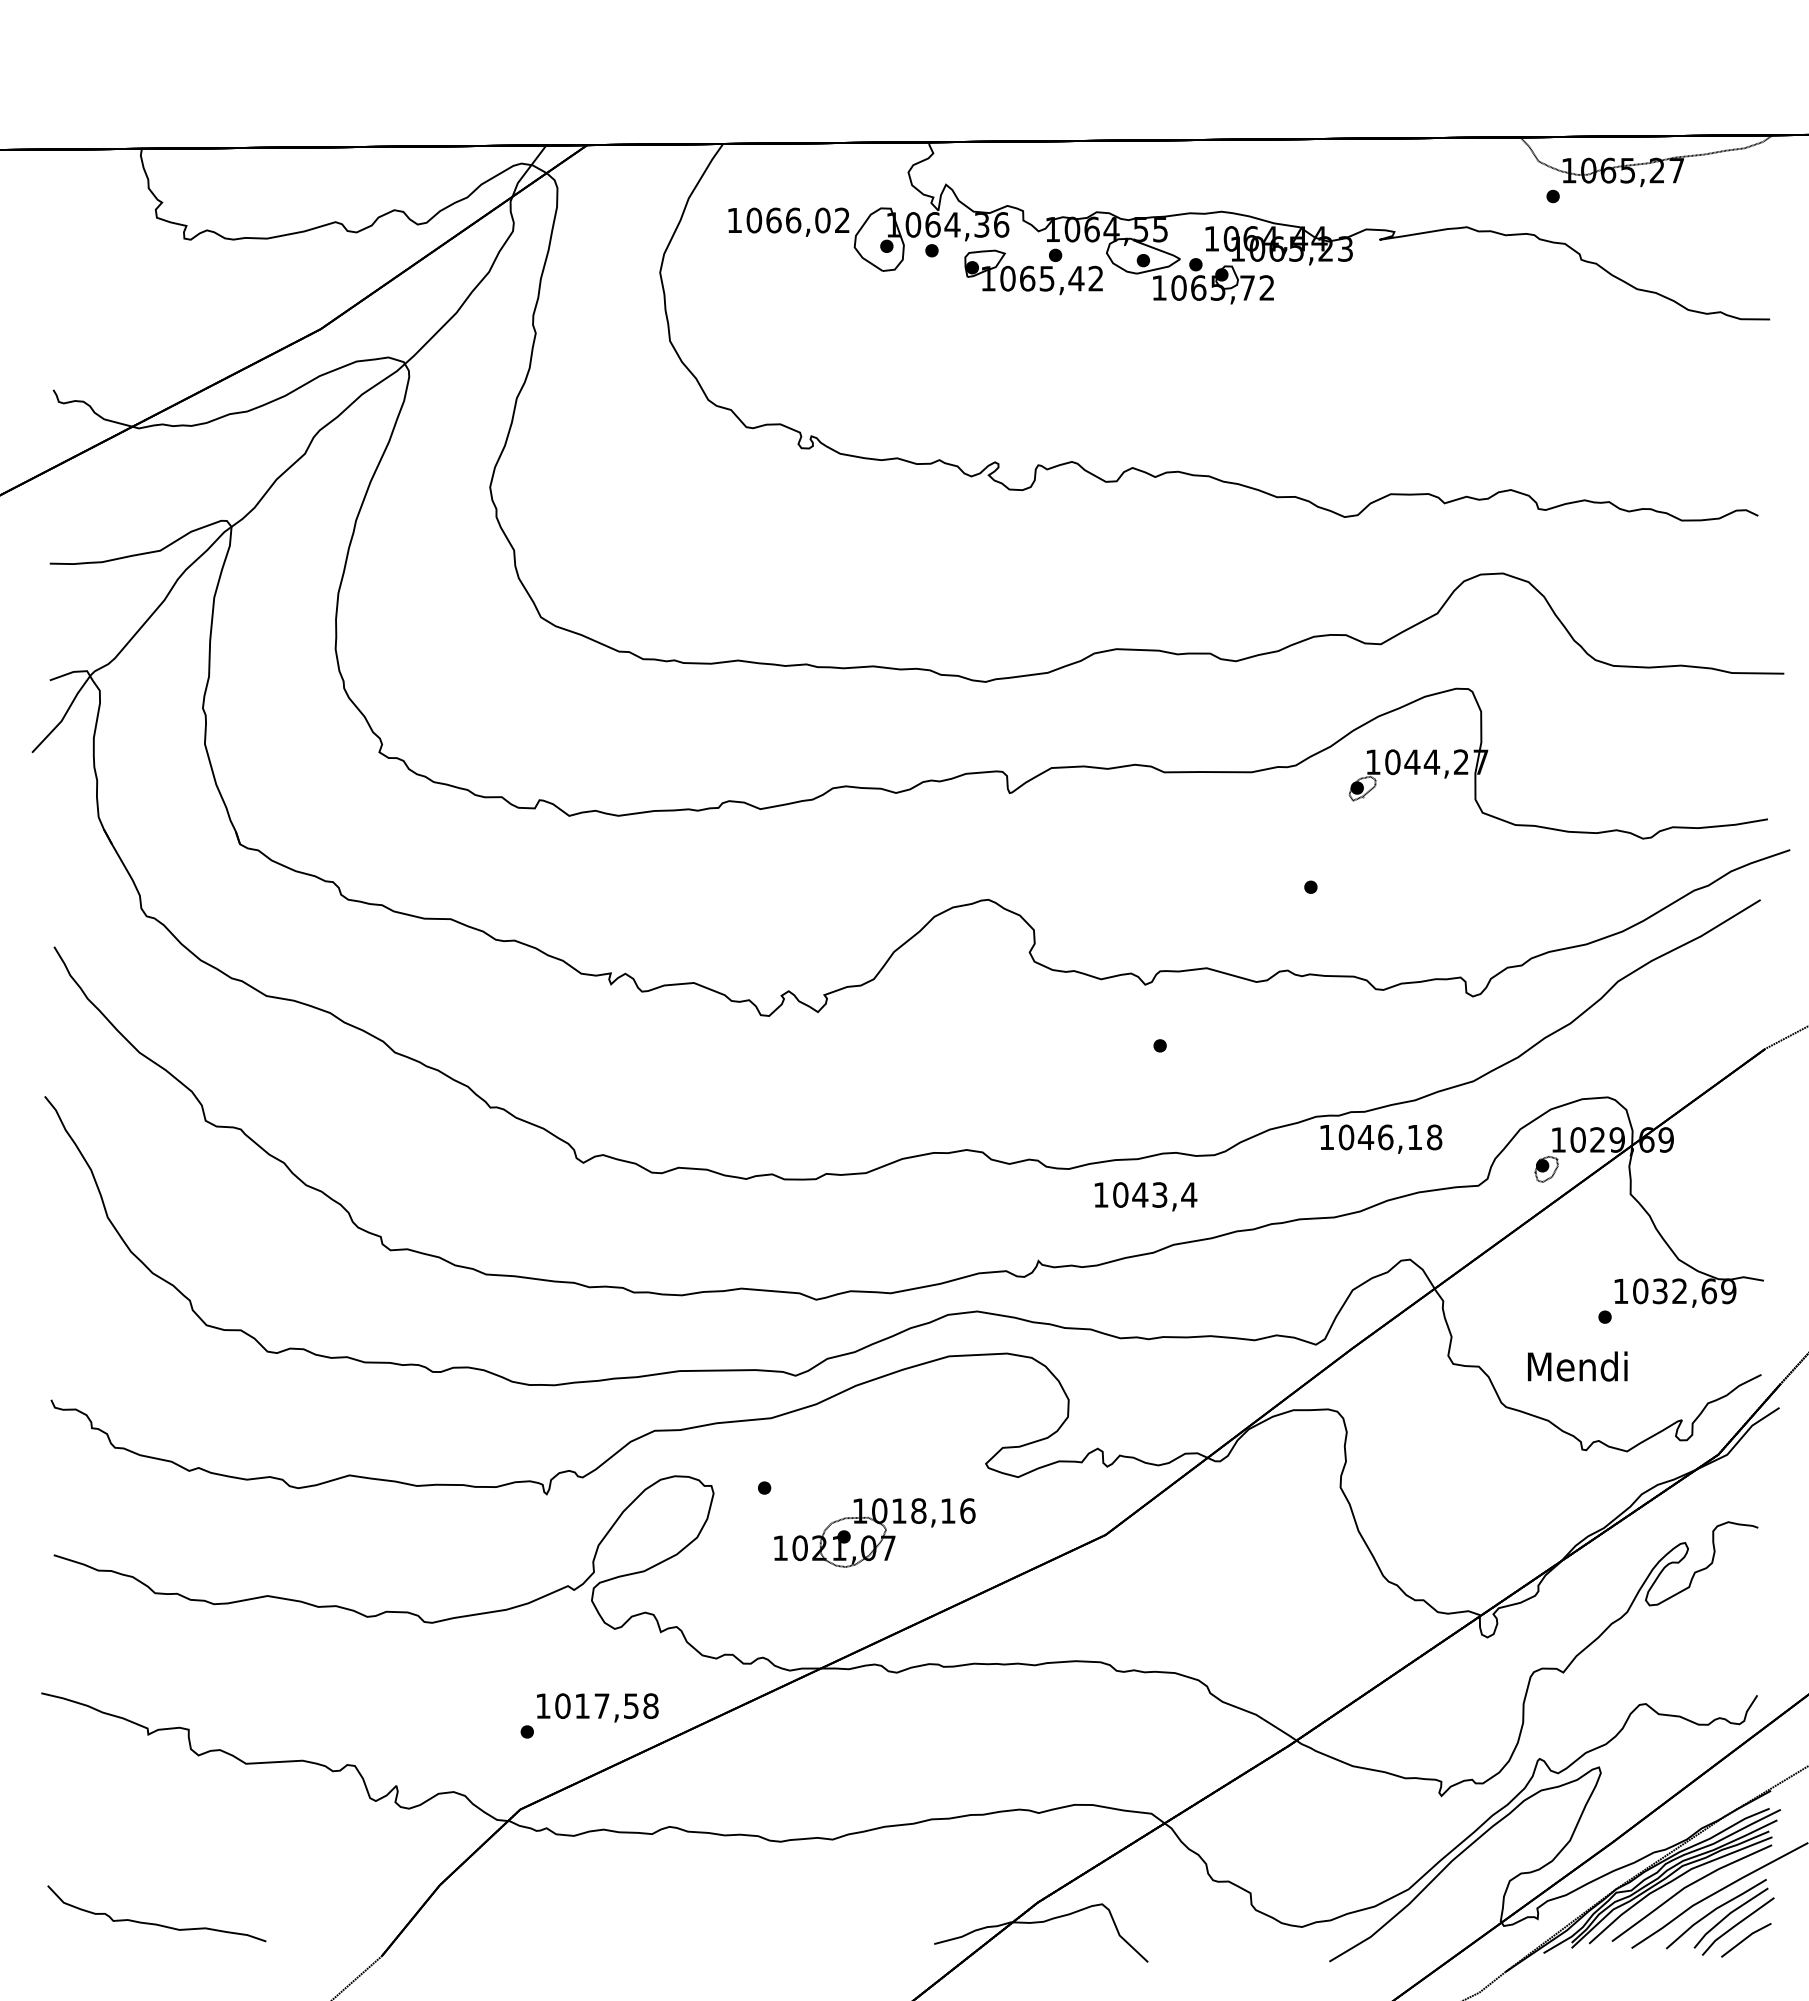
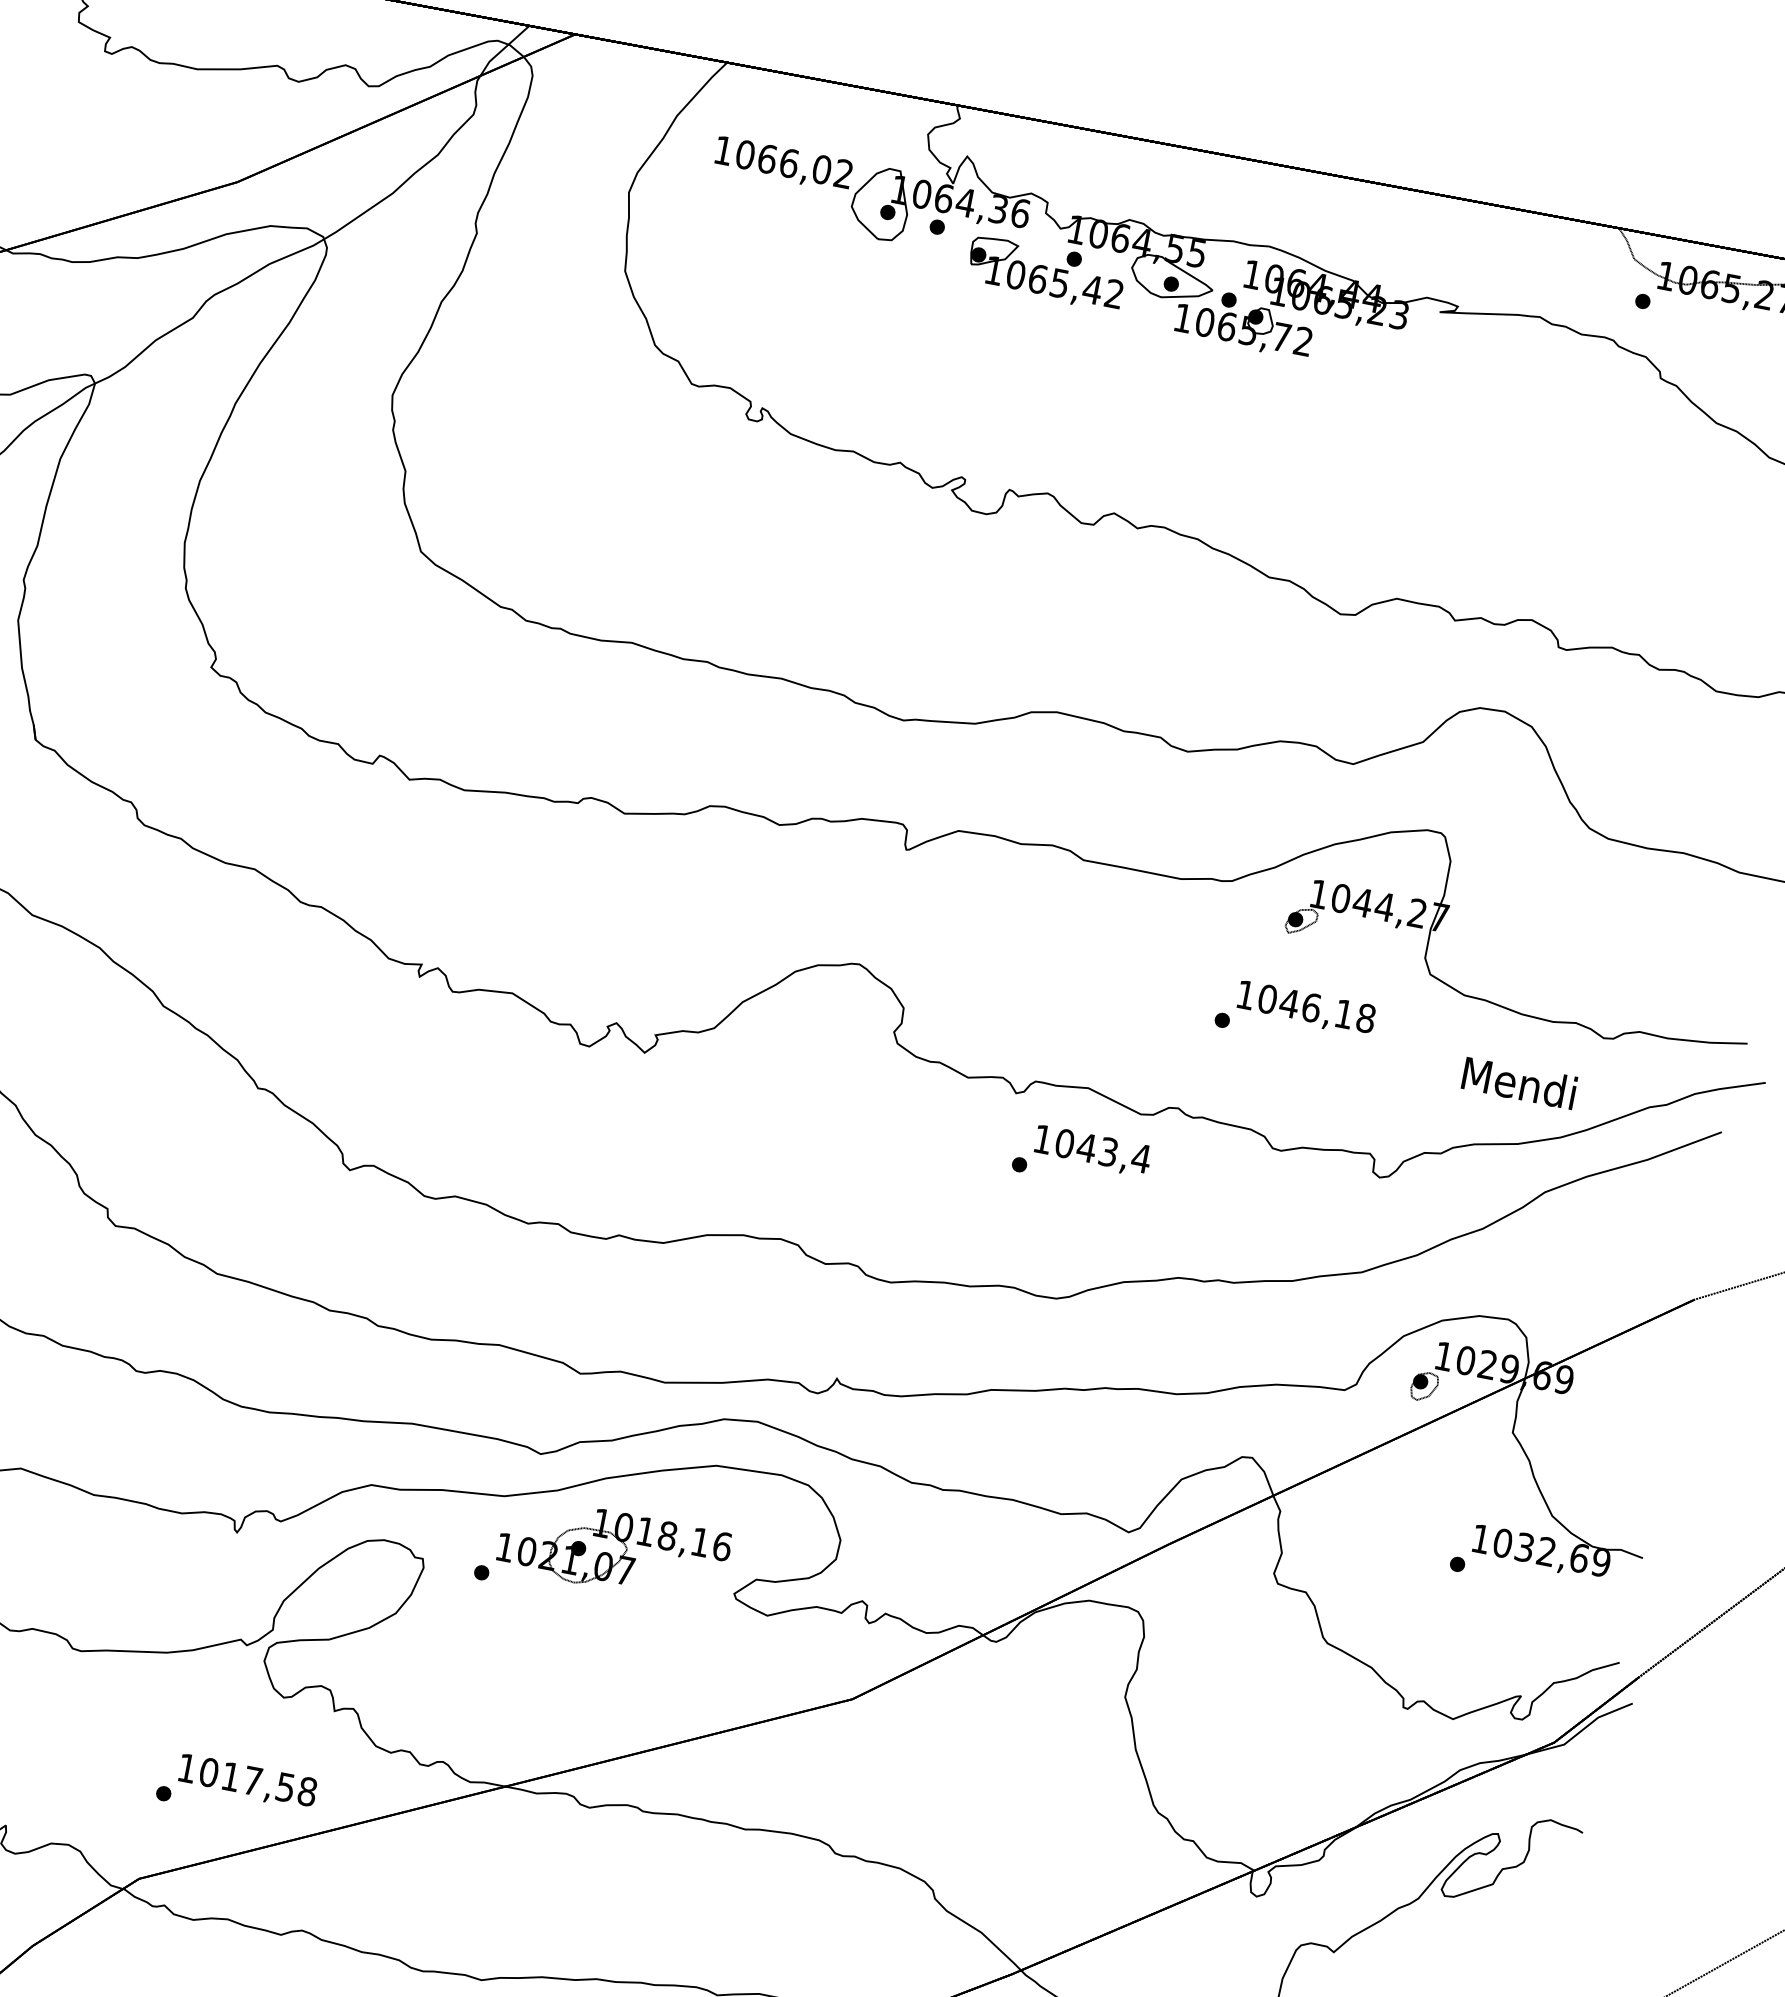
text: (1381, 1138) -> (1306, 1008), moved
text: (1145, 1196) -> (1092, 1150), moved
text: (1577, 1366) -> (1519, 1082), moved
part: (874, 1532) -> (613, 1550), moved

